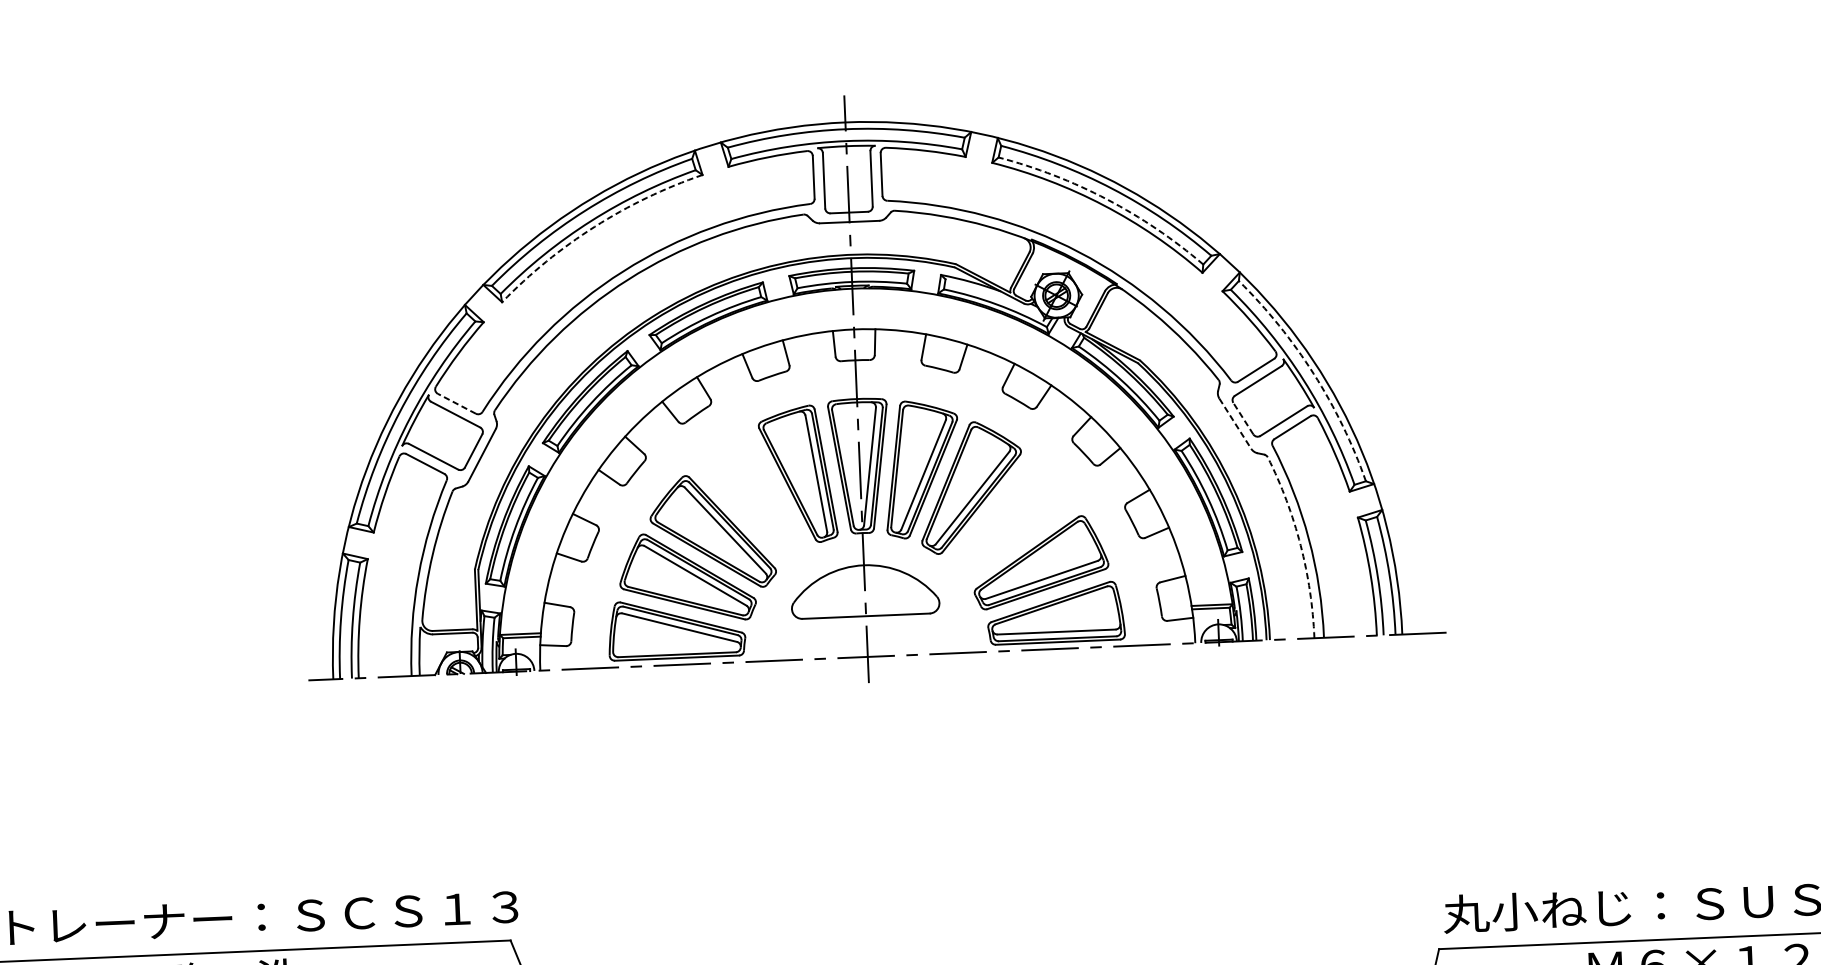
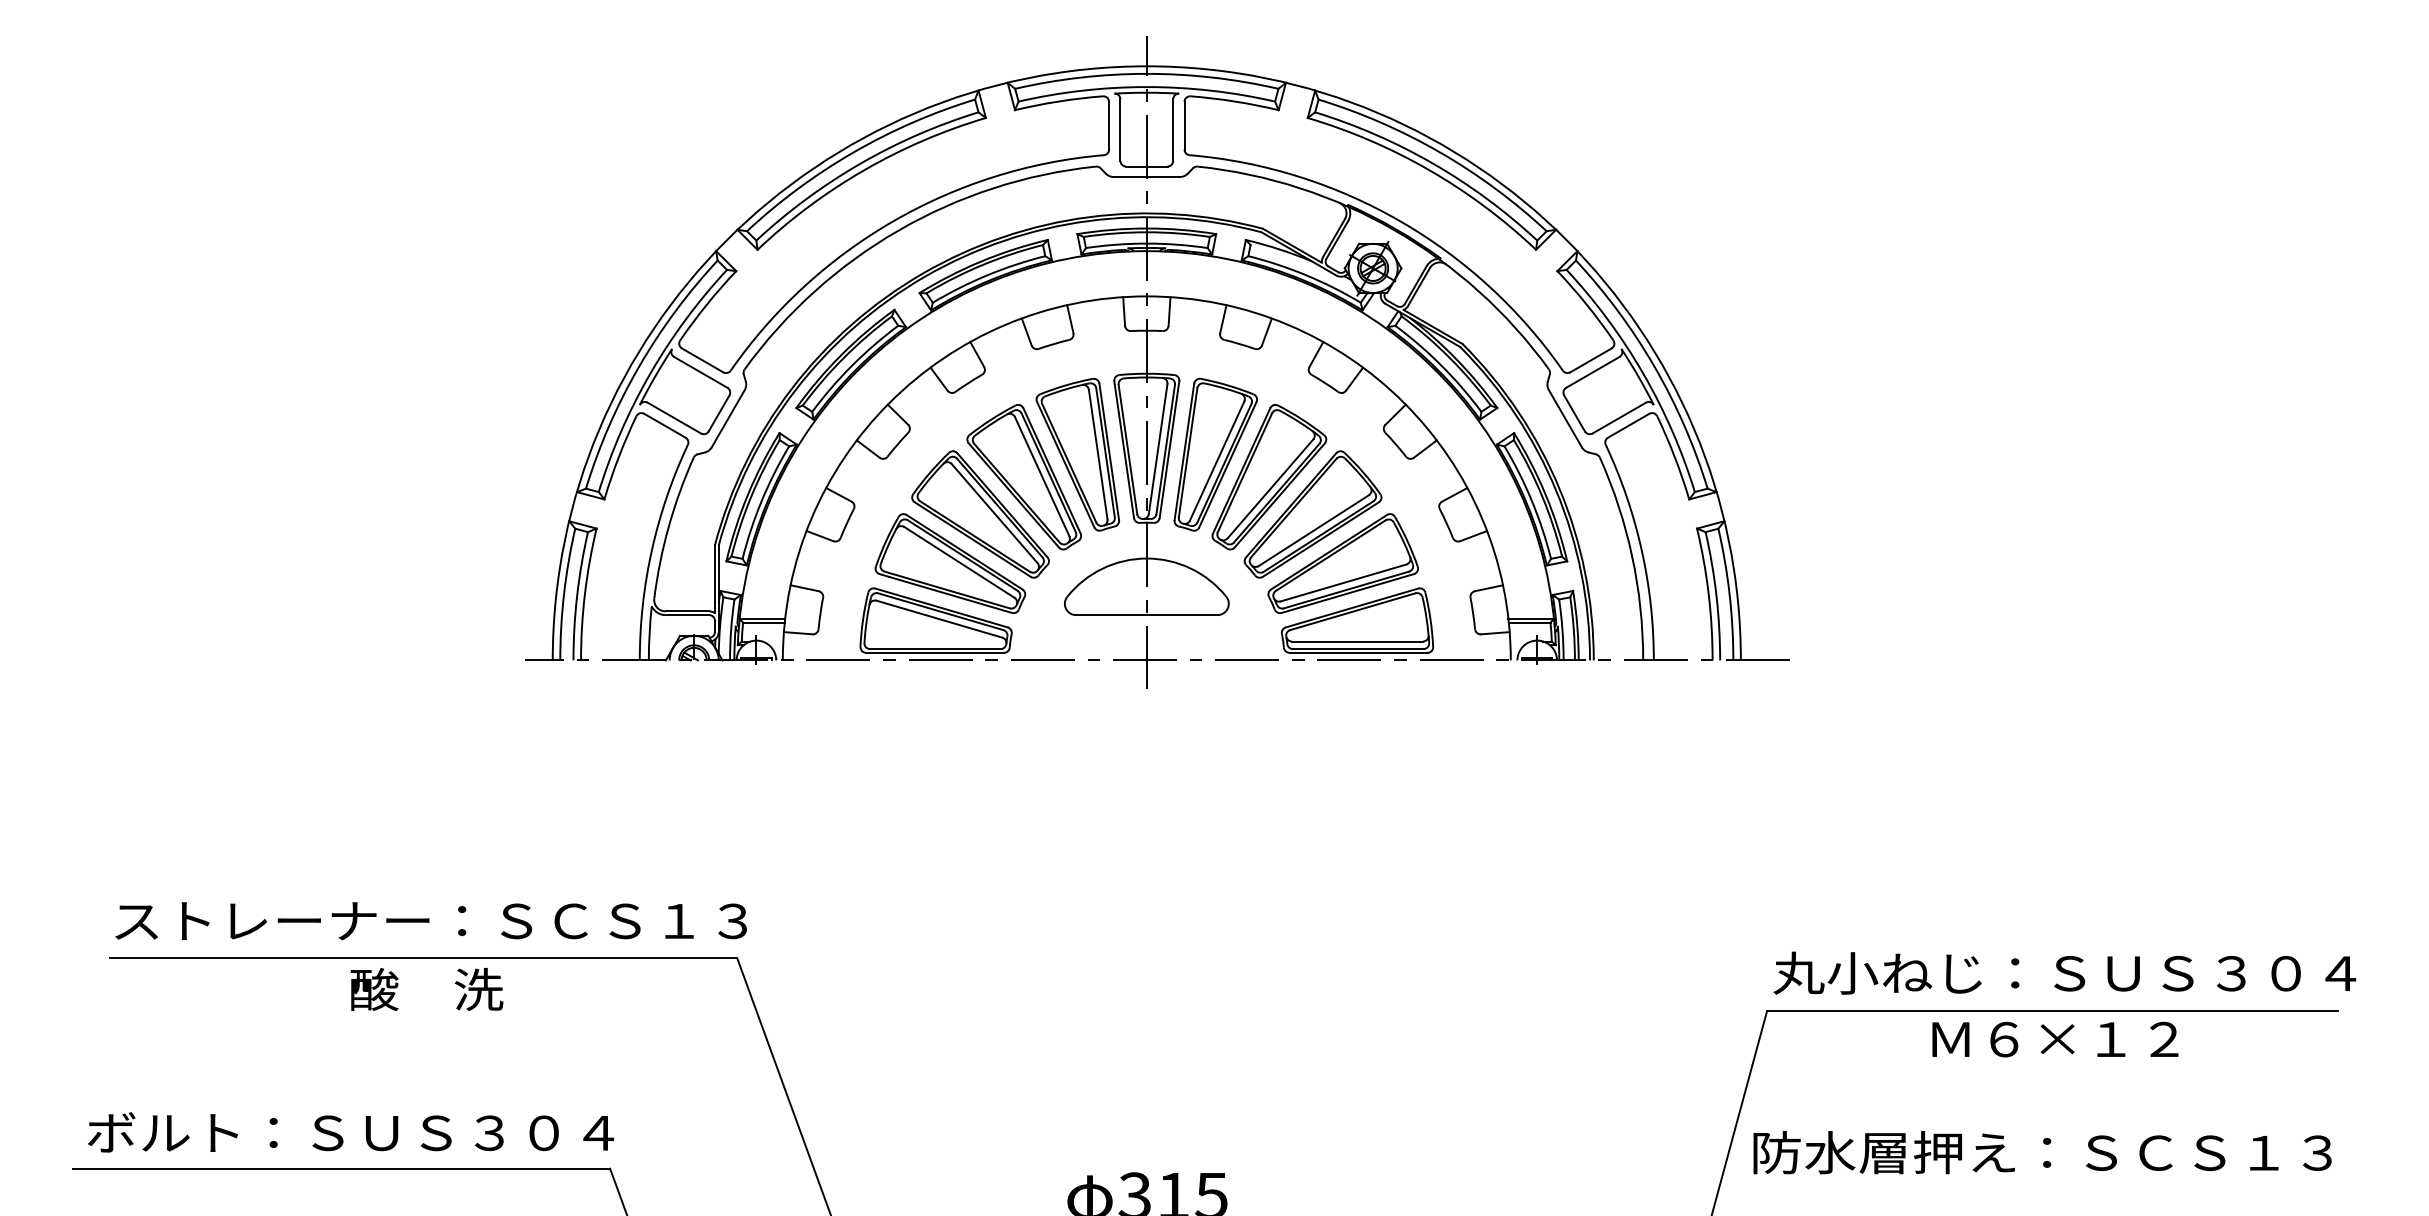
arc: (1107, 199) -> (1433, 163), dashed -> solid
arc: (594, 226) -> (863, 170), dashed -> solid
arc: (1313, 374) -> (1654, 367), dashed -> solid
line: (456, 403) -> (702, 360), dashed -> solid
line: (1243, 418) -> (1574, 413), dashed -> solid
line: (1235, 423) -> (1565, 418), dashed -> solid
part: (750, 497) -> (1024, 477), added
part: (1011, 519) -> (1312, 514), added
arc: (1300, 545) -> (1632, 556), dashed -> solid

